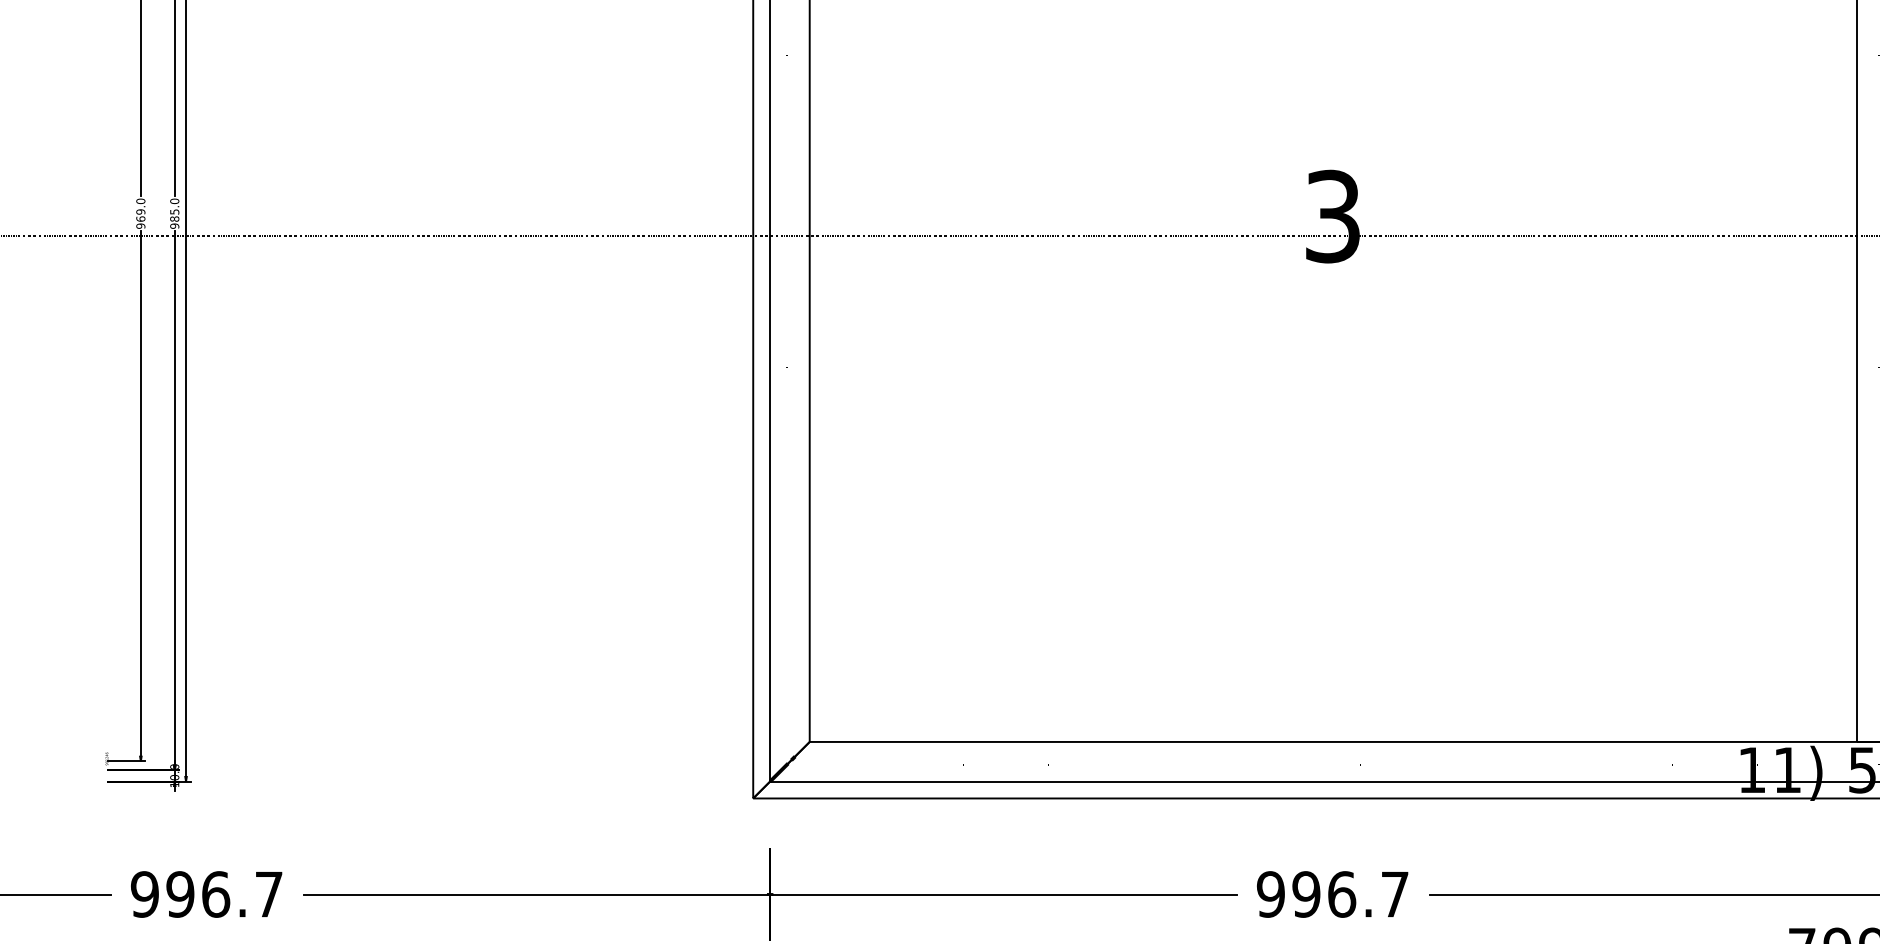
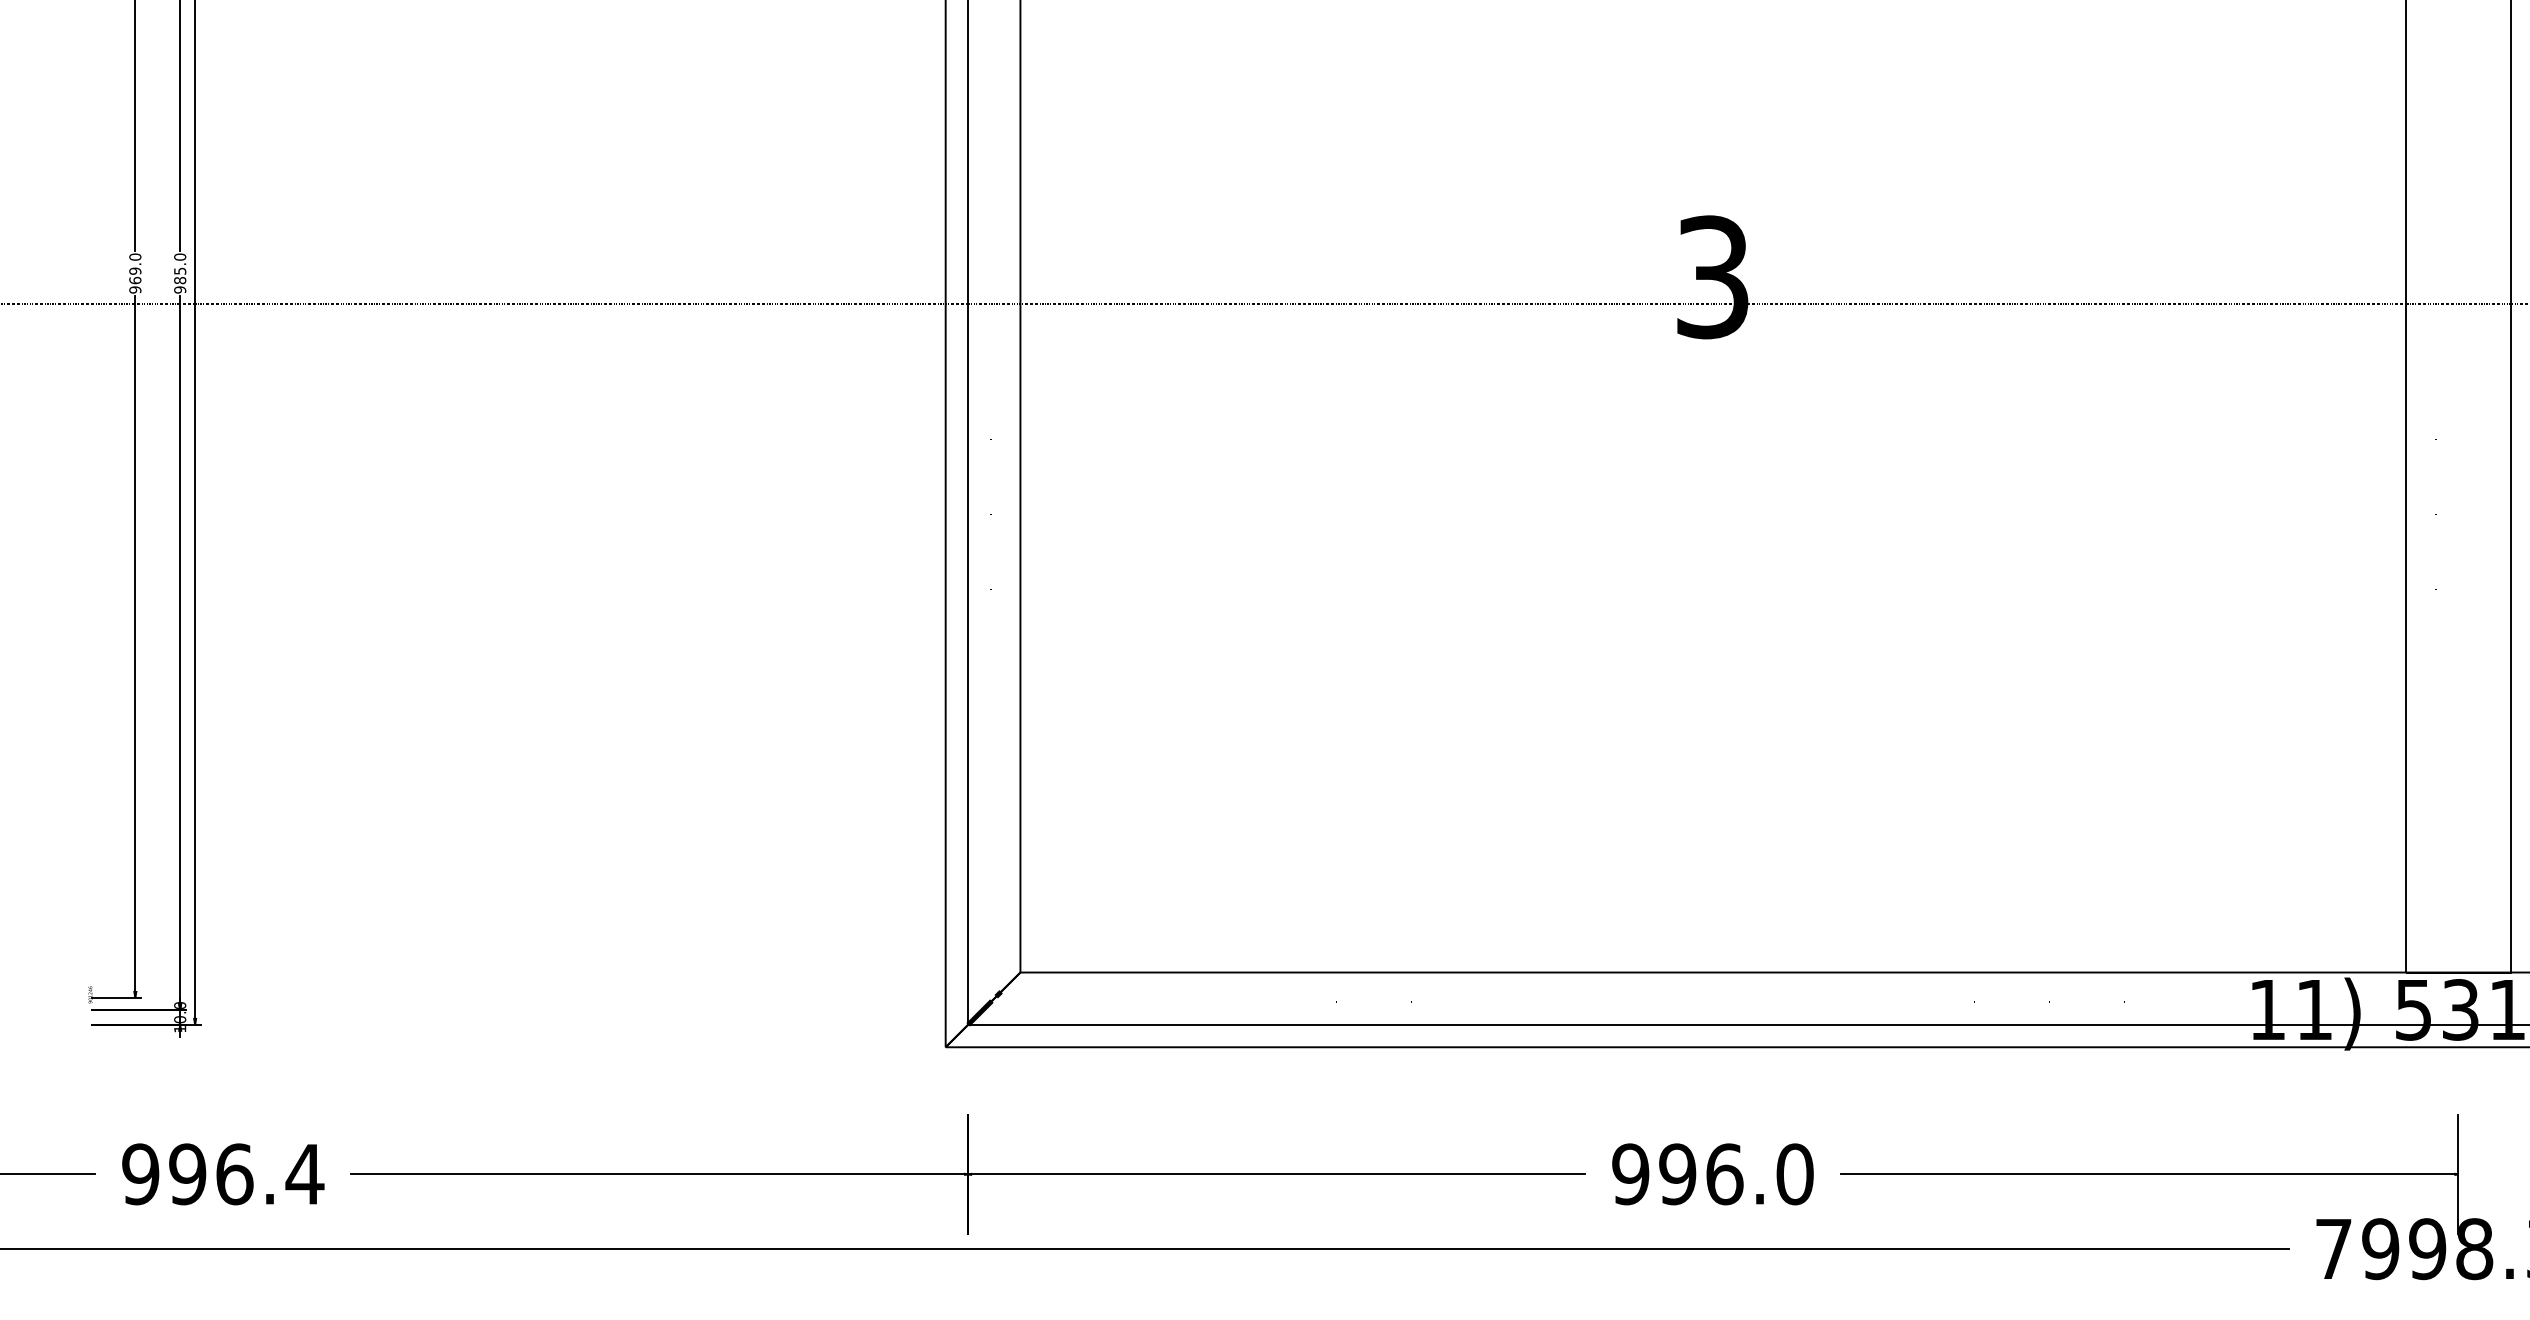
text: (268, 894) -> (304, 1174), 996.7 -> 996.4
text: (1394, 894) -> (1794, 1174), 996.7 -> 996.0

